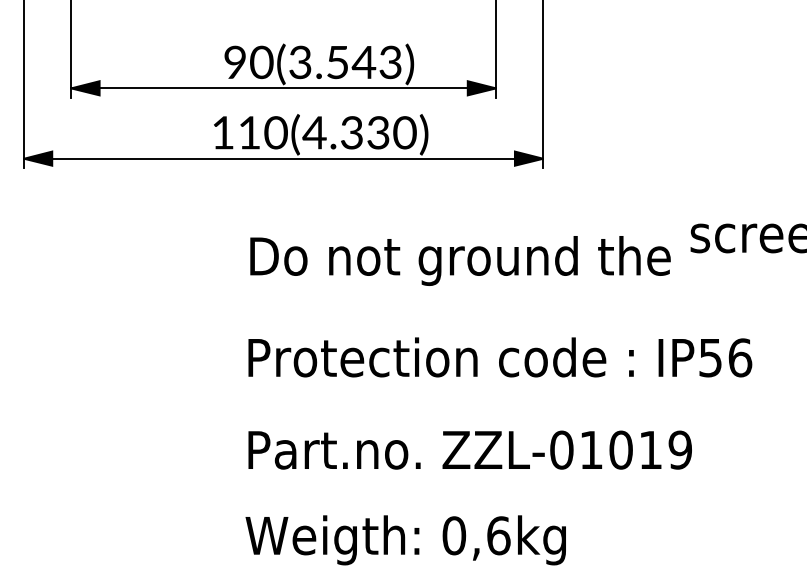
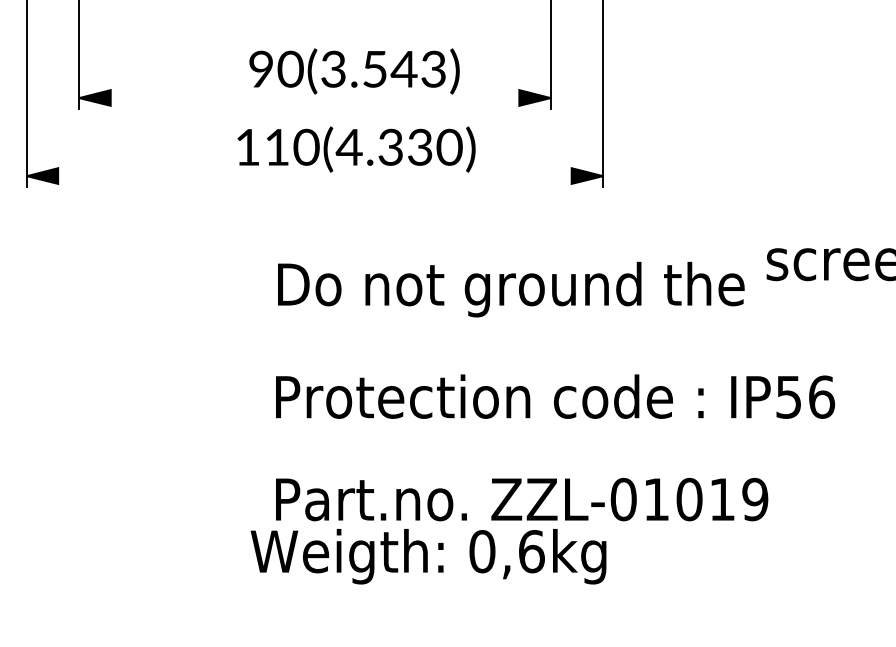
line: (283, 88) -> (314, 98), removed
line: (283, 159) -> (314, 176), removed
text: (405, 540) -> (428, 556), moved

